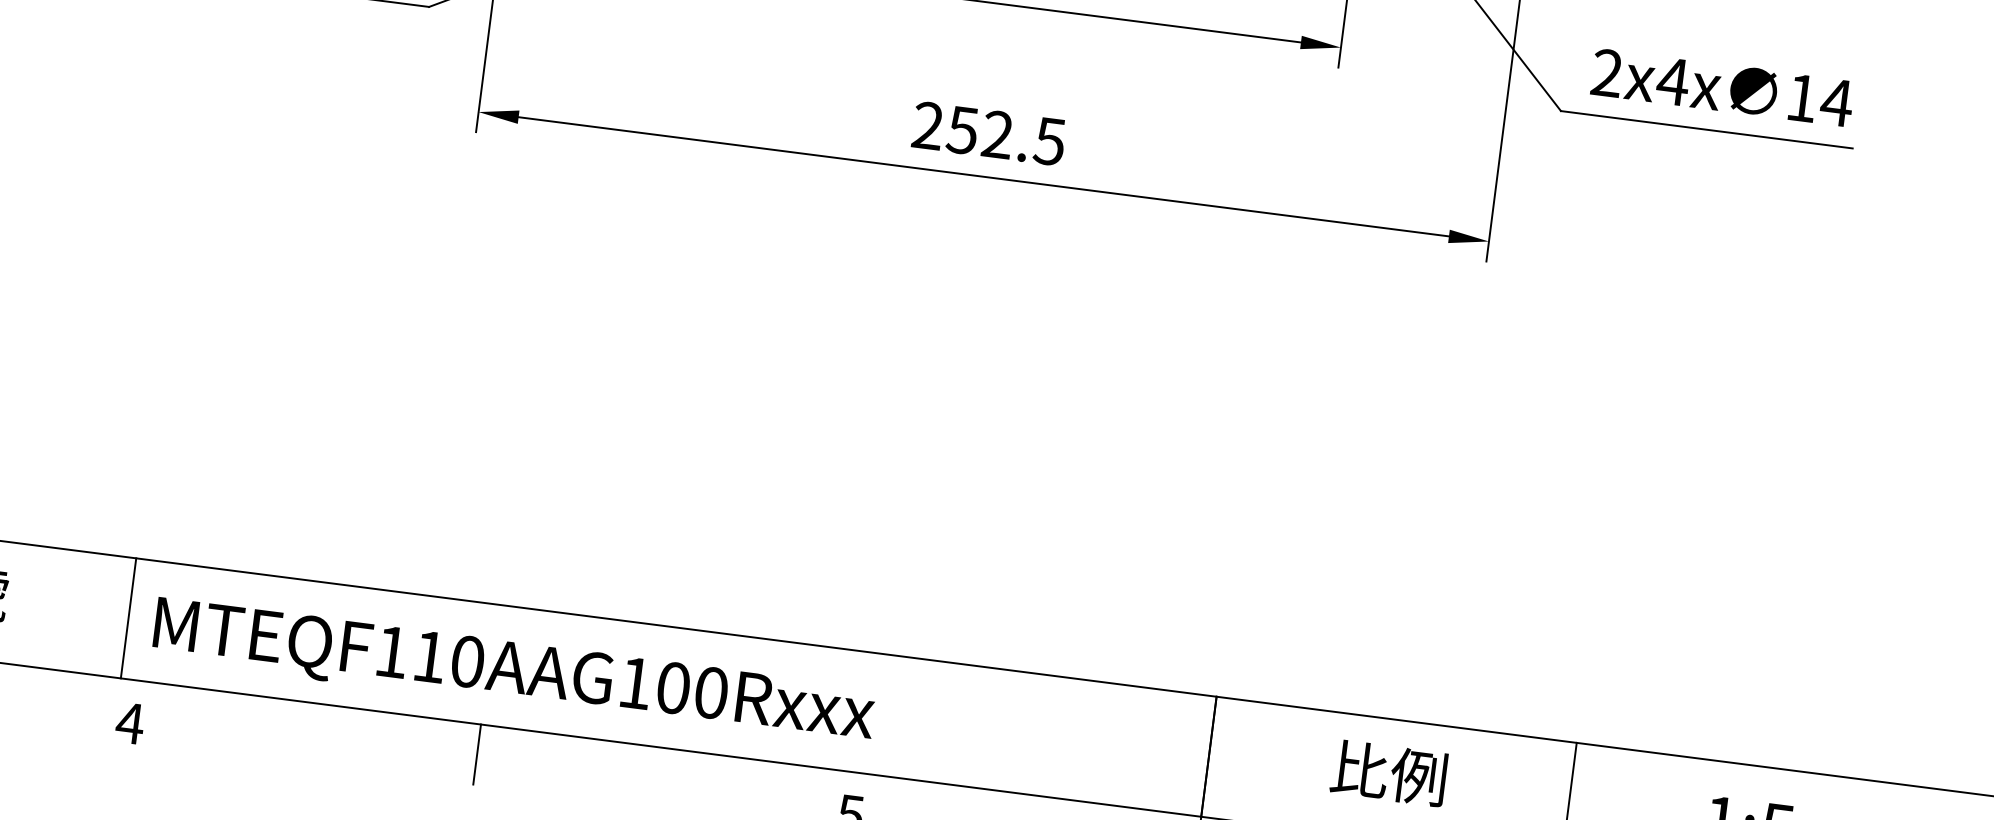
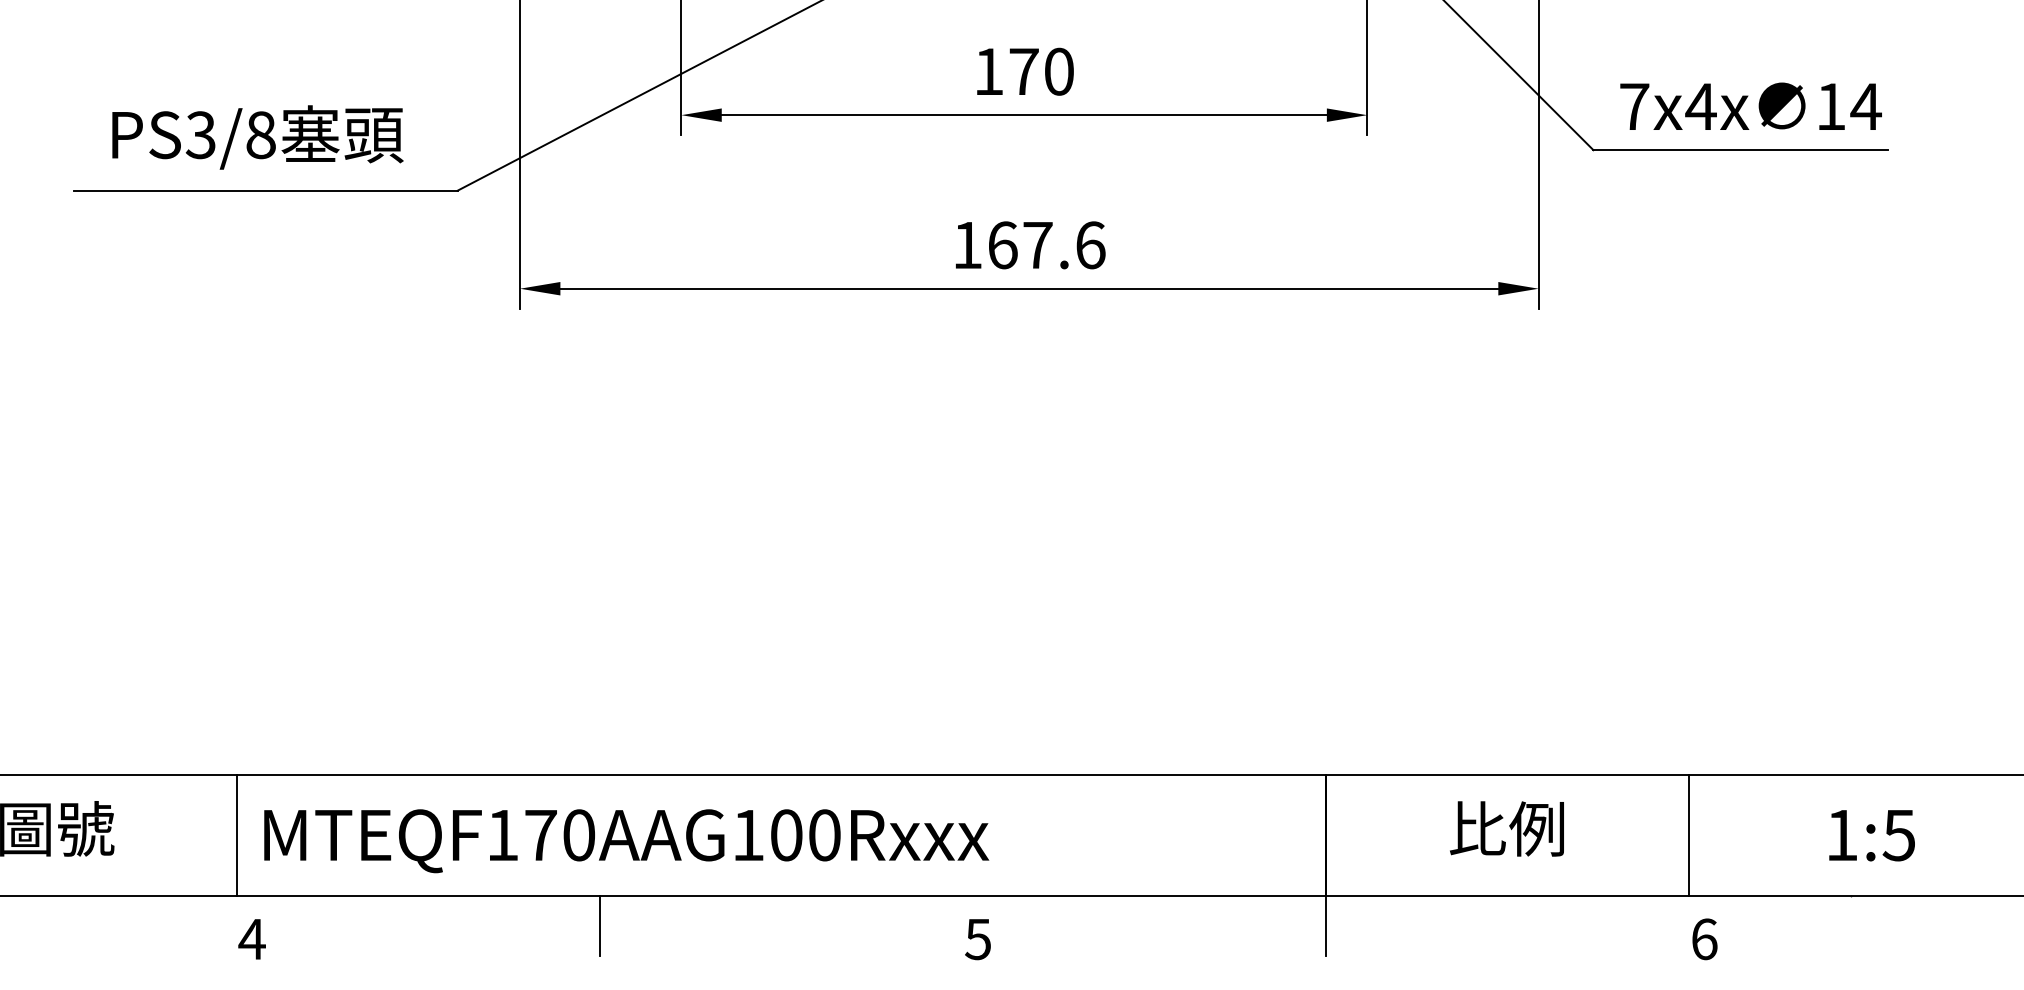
text: (1607, 71) -> (1634, 105), 2x4x -> 7x4x
text: (989, 133) -> (1029, 245), 252.5 -> 167.6
text: (429, 657) -> (540, 835), MTEQF110AAG100Rxxx -> MTEQF170AAG100Rxxx

